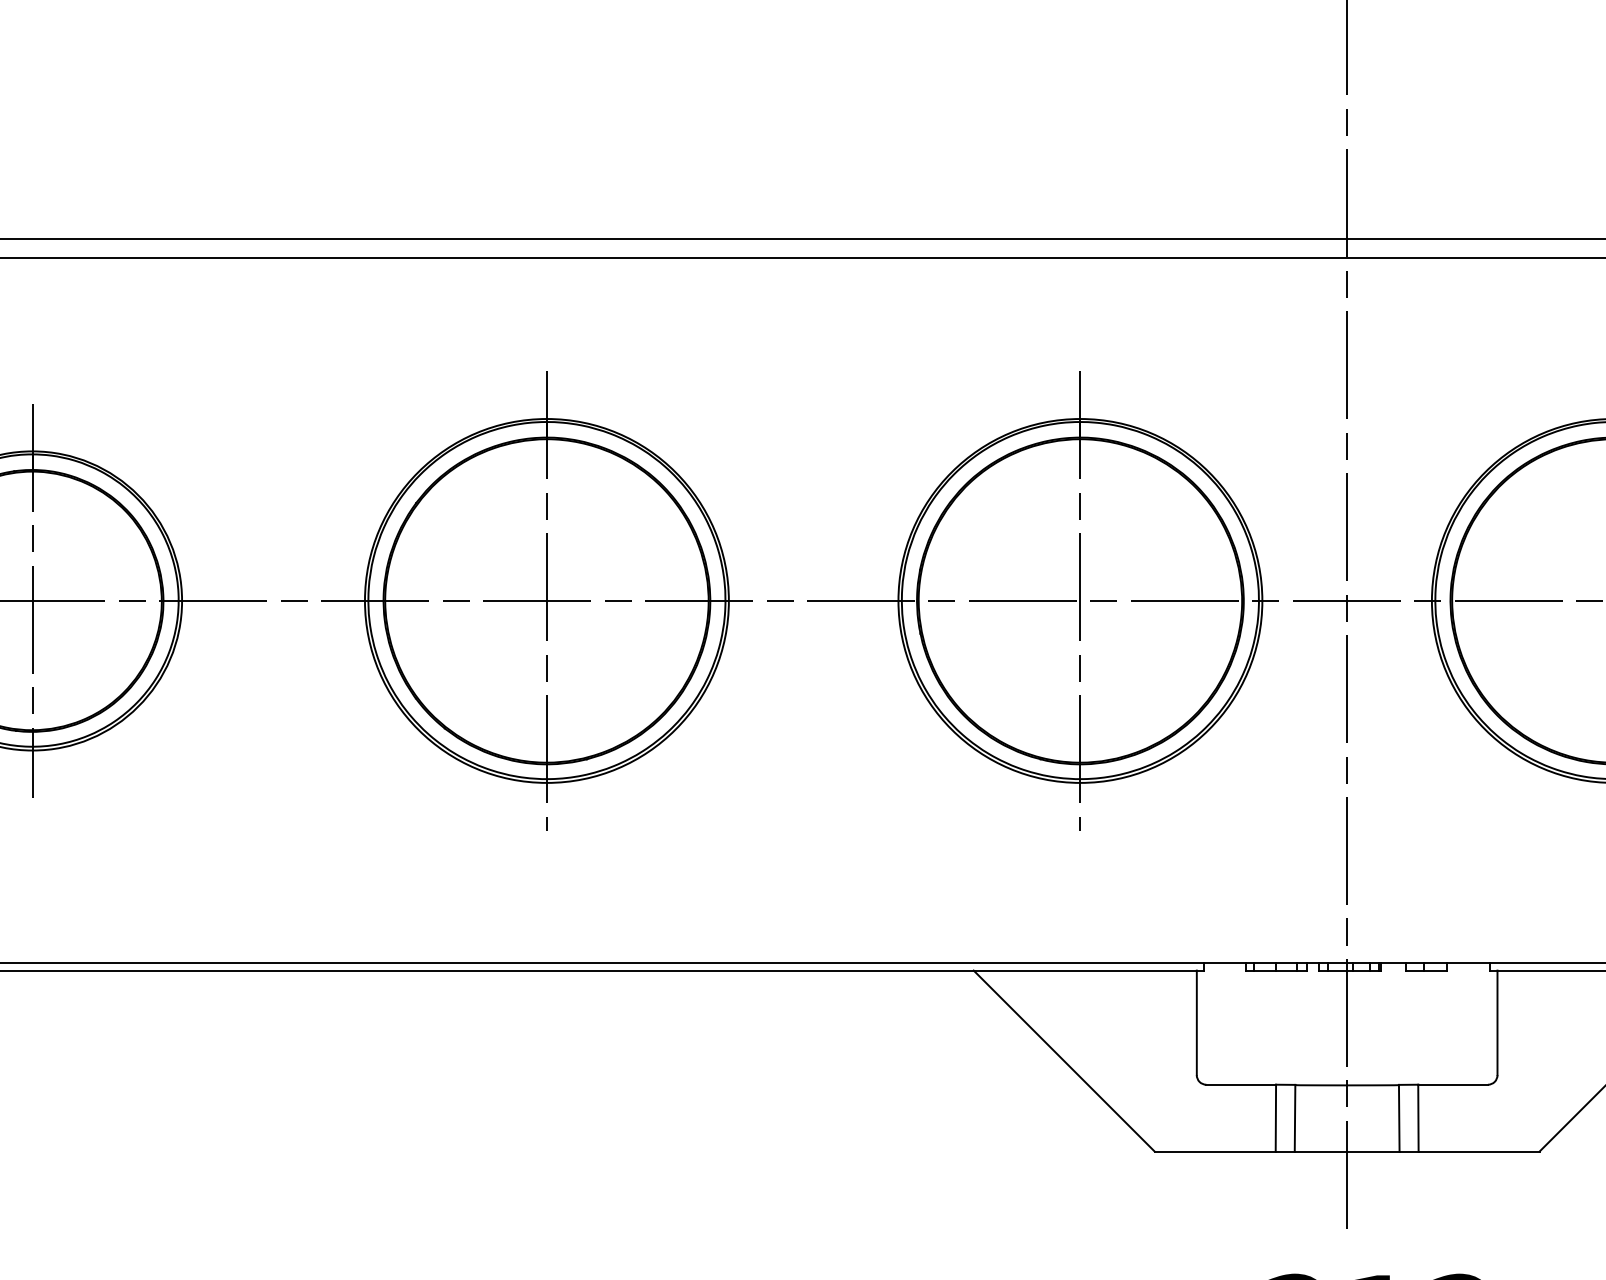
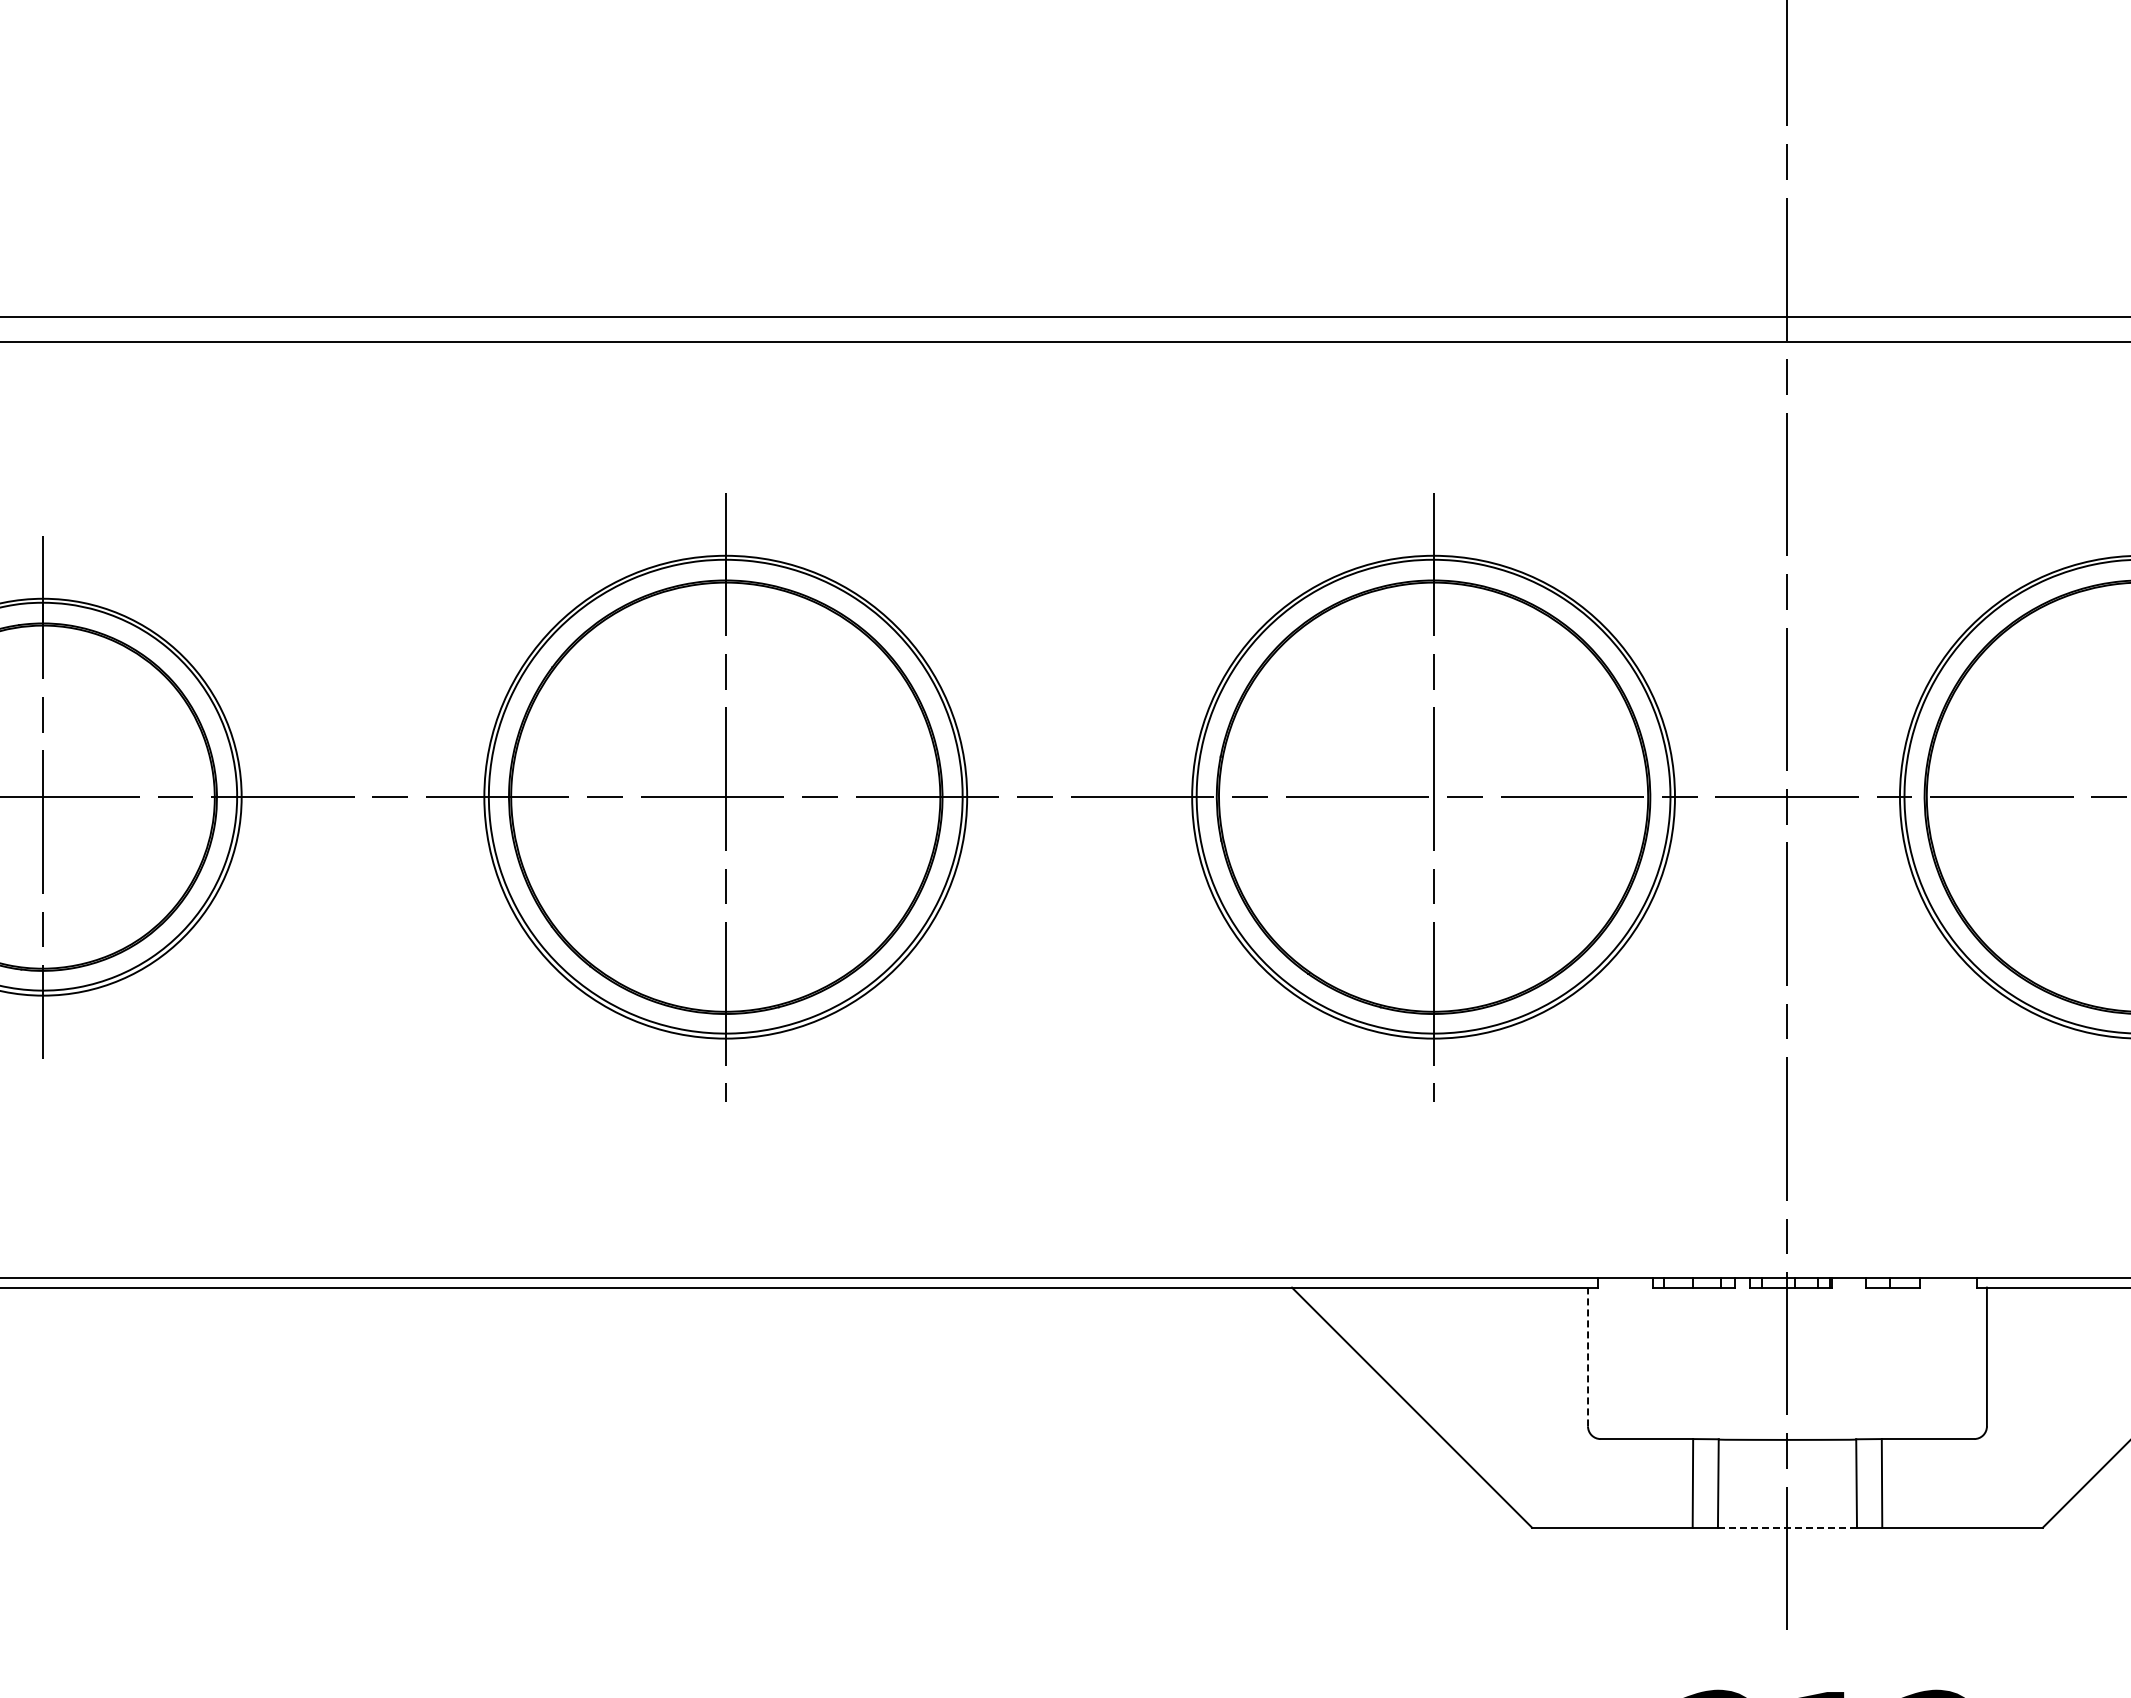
line: (1197, 1022) -> (1588, 1356), solid -> dashed
line: (1347, 1151) -> (1787, 1527), solid -> dashed

